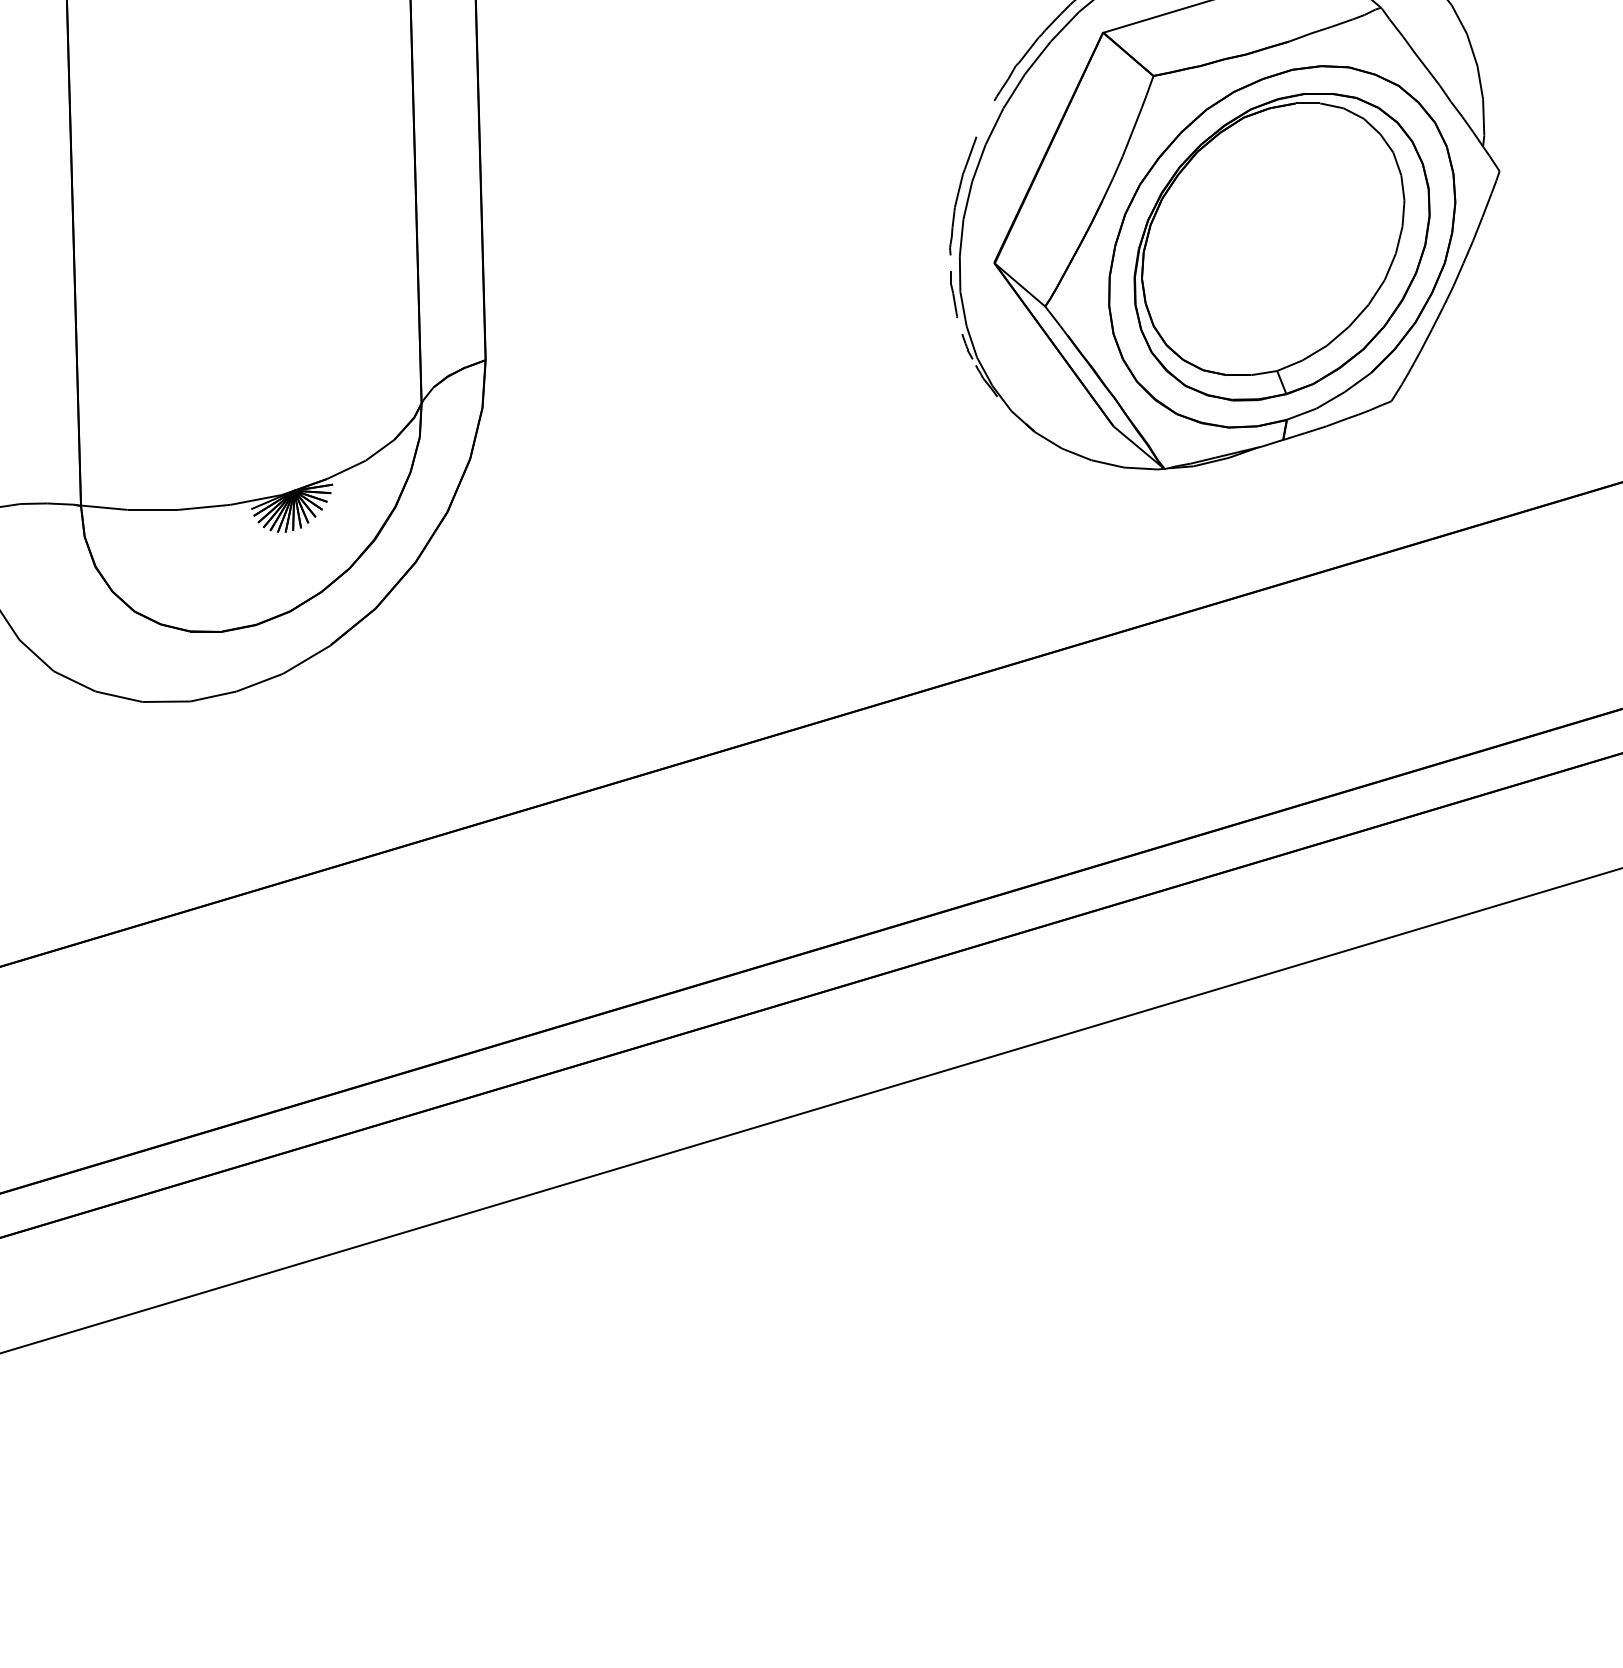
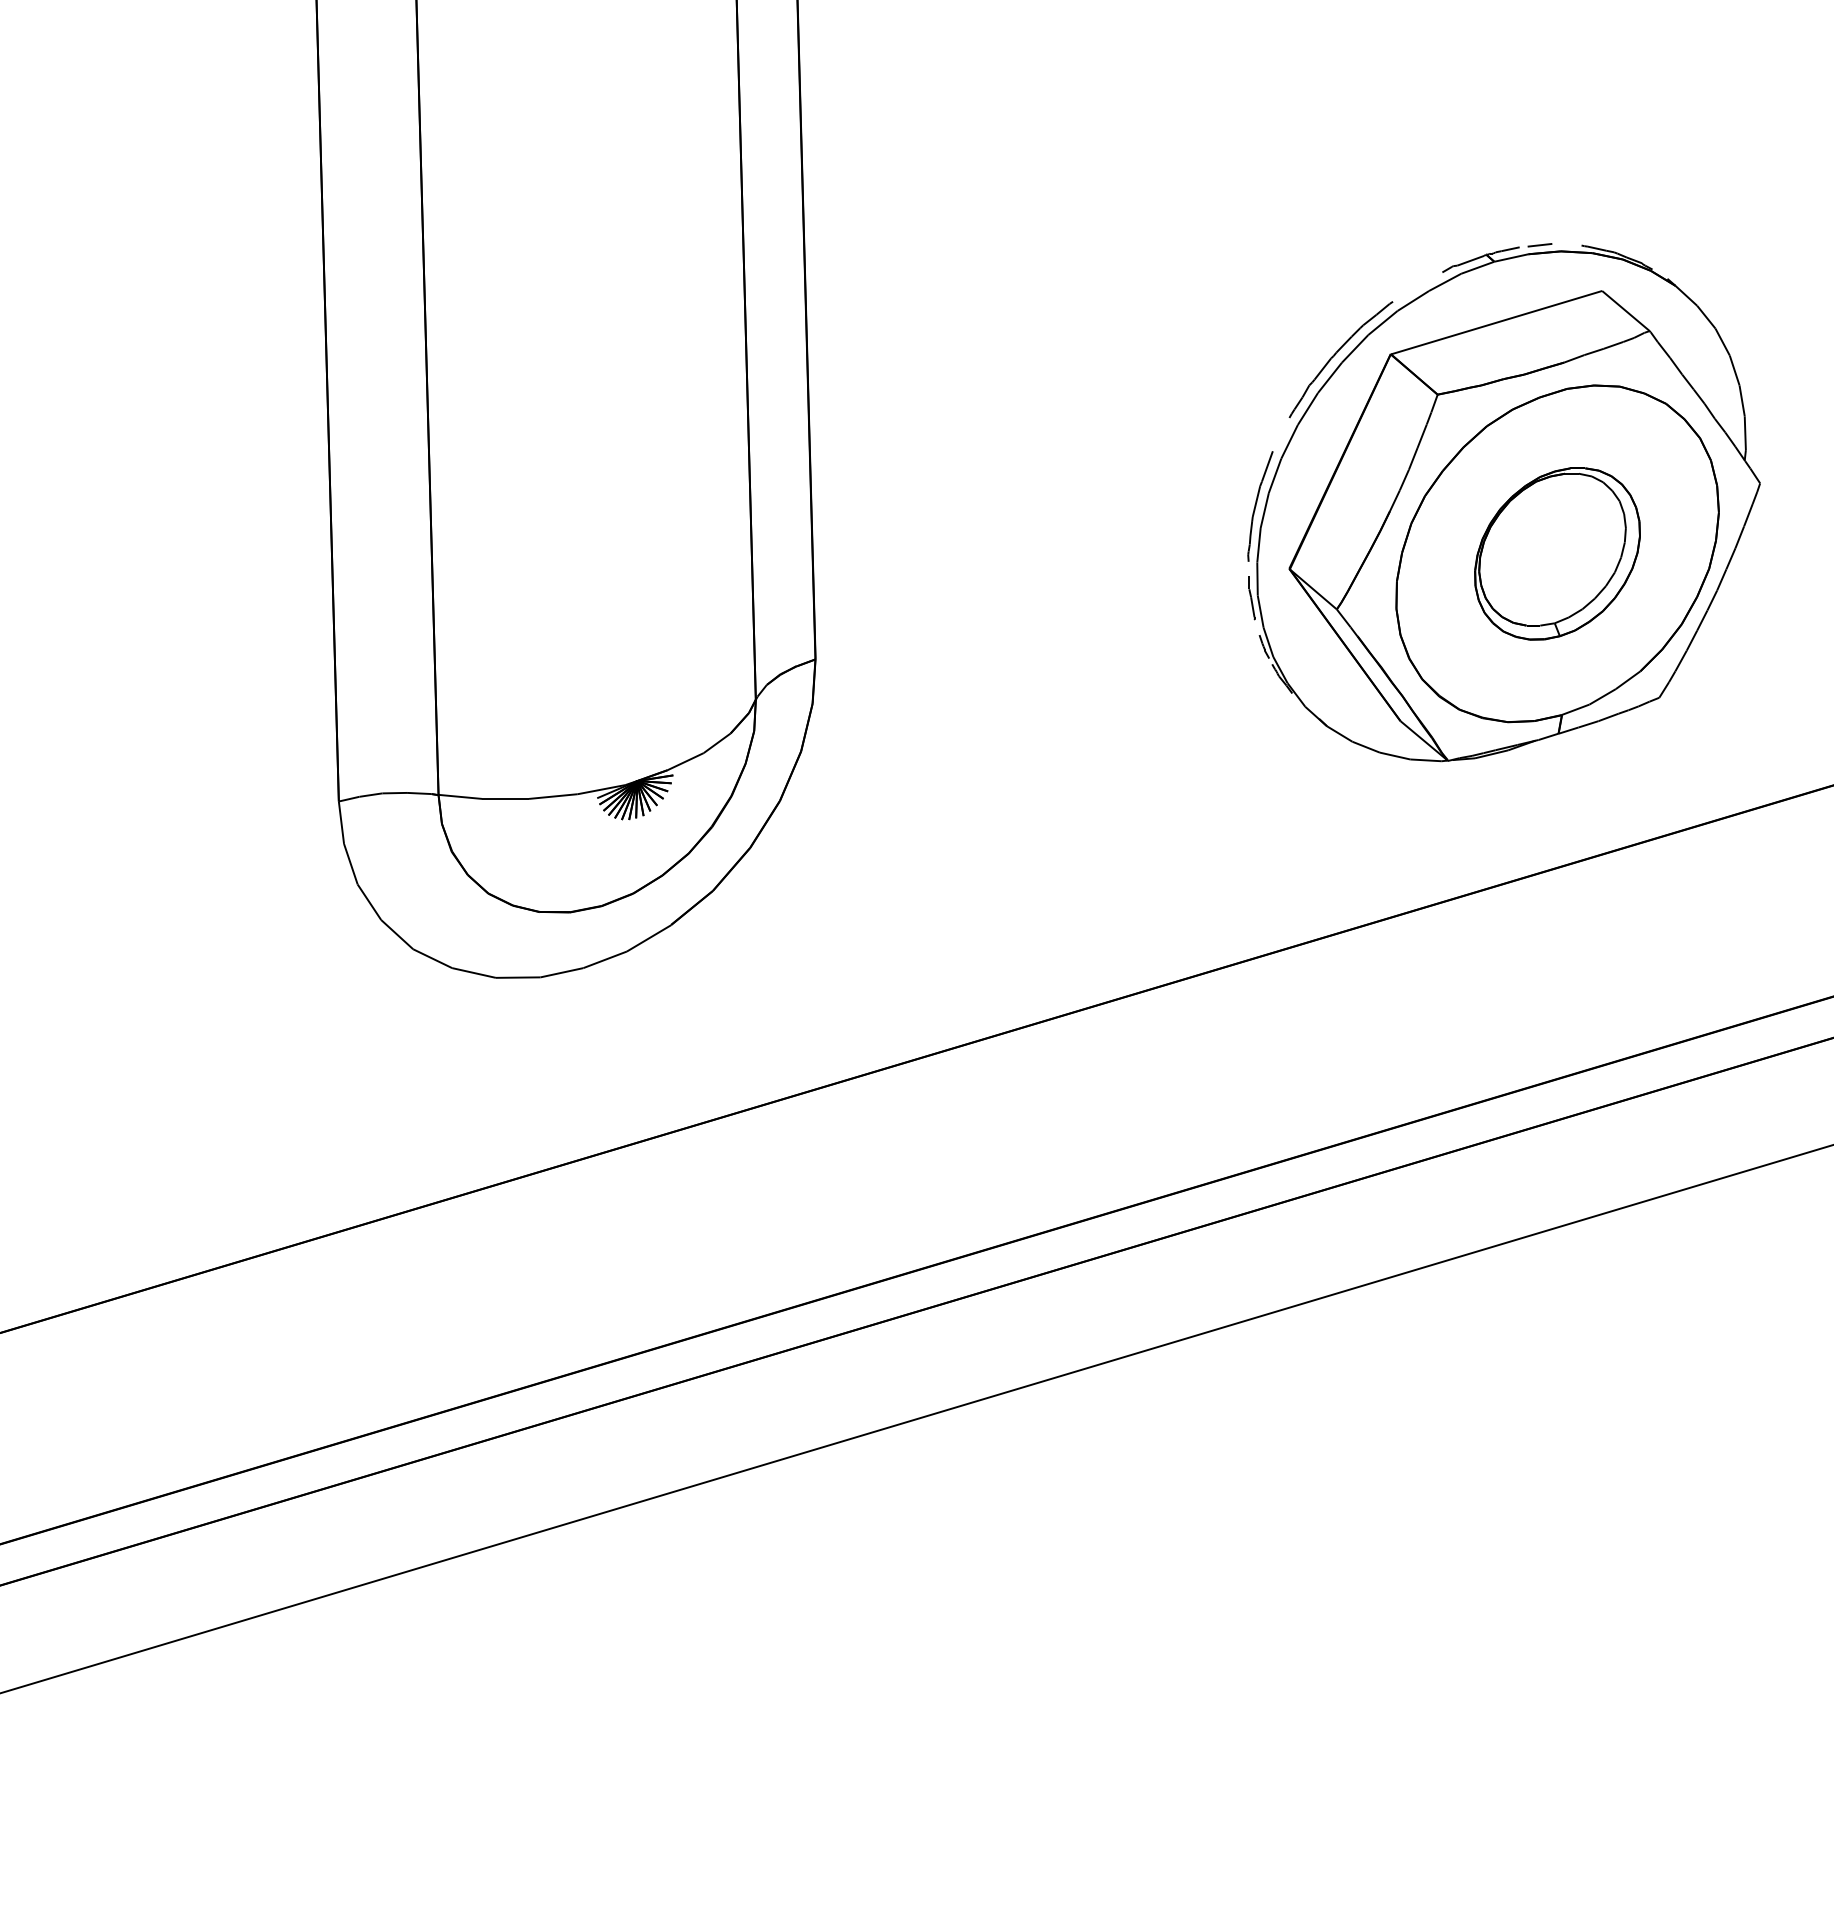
part: (1282, 246) -> (1557, 553), size x0.6

